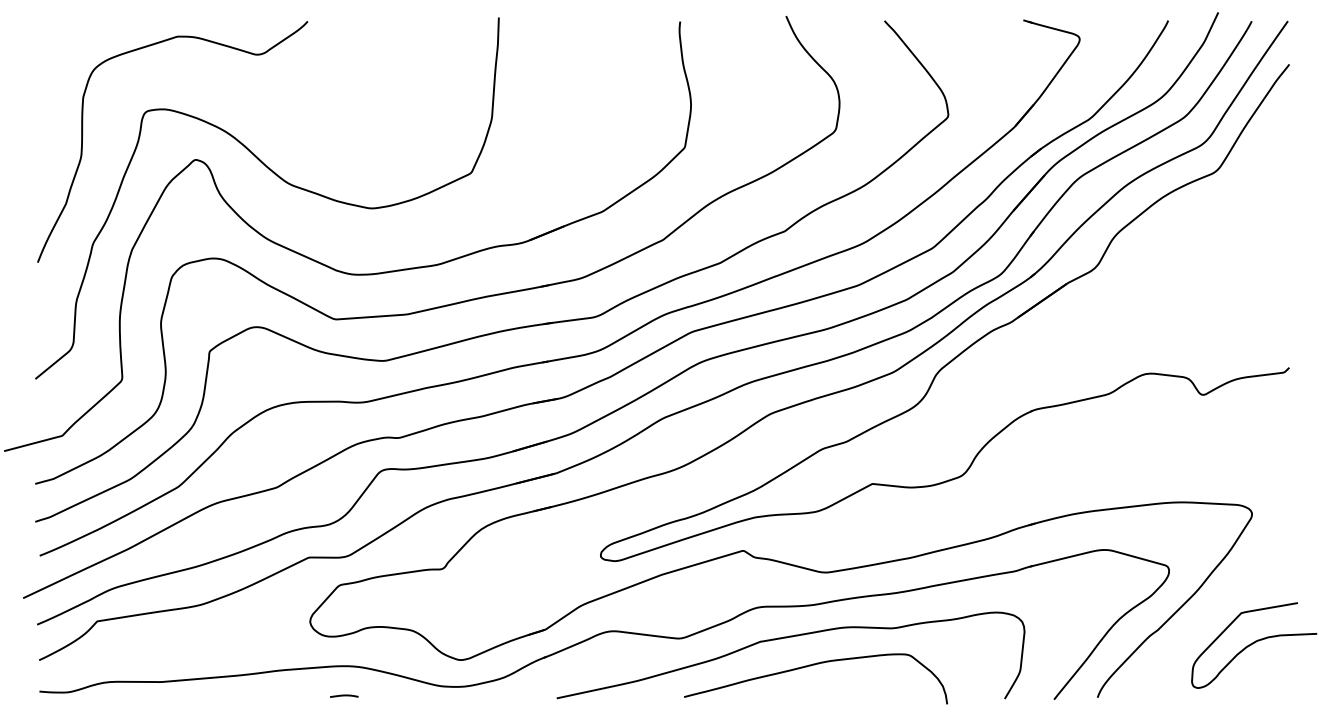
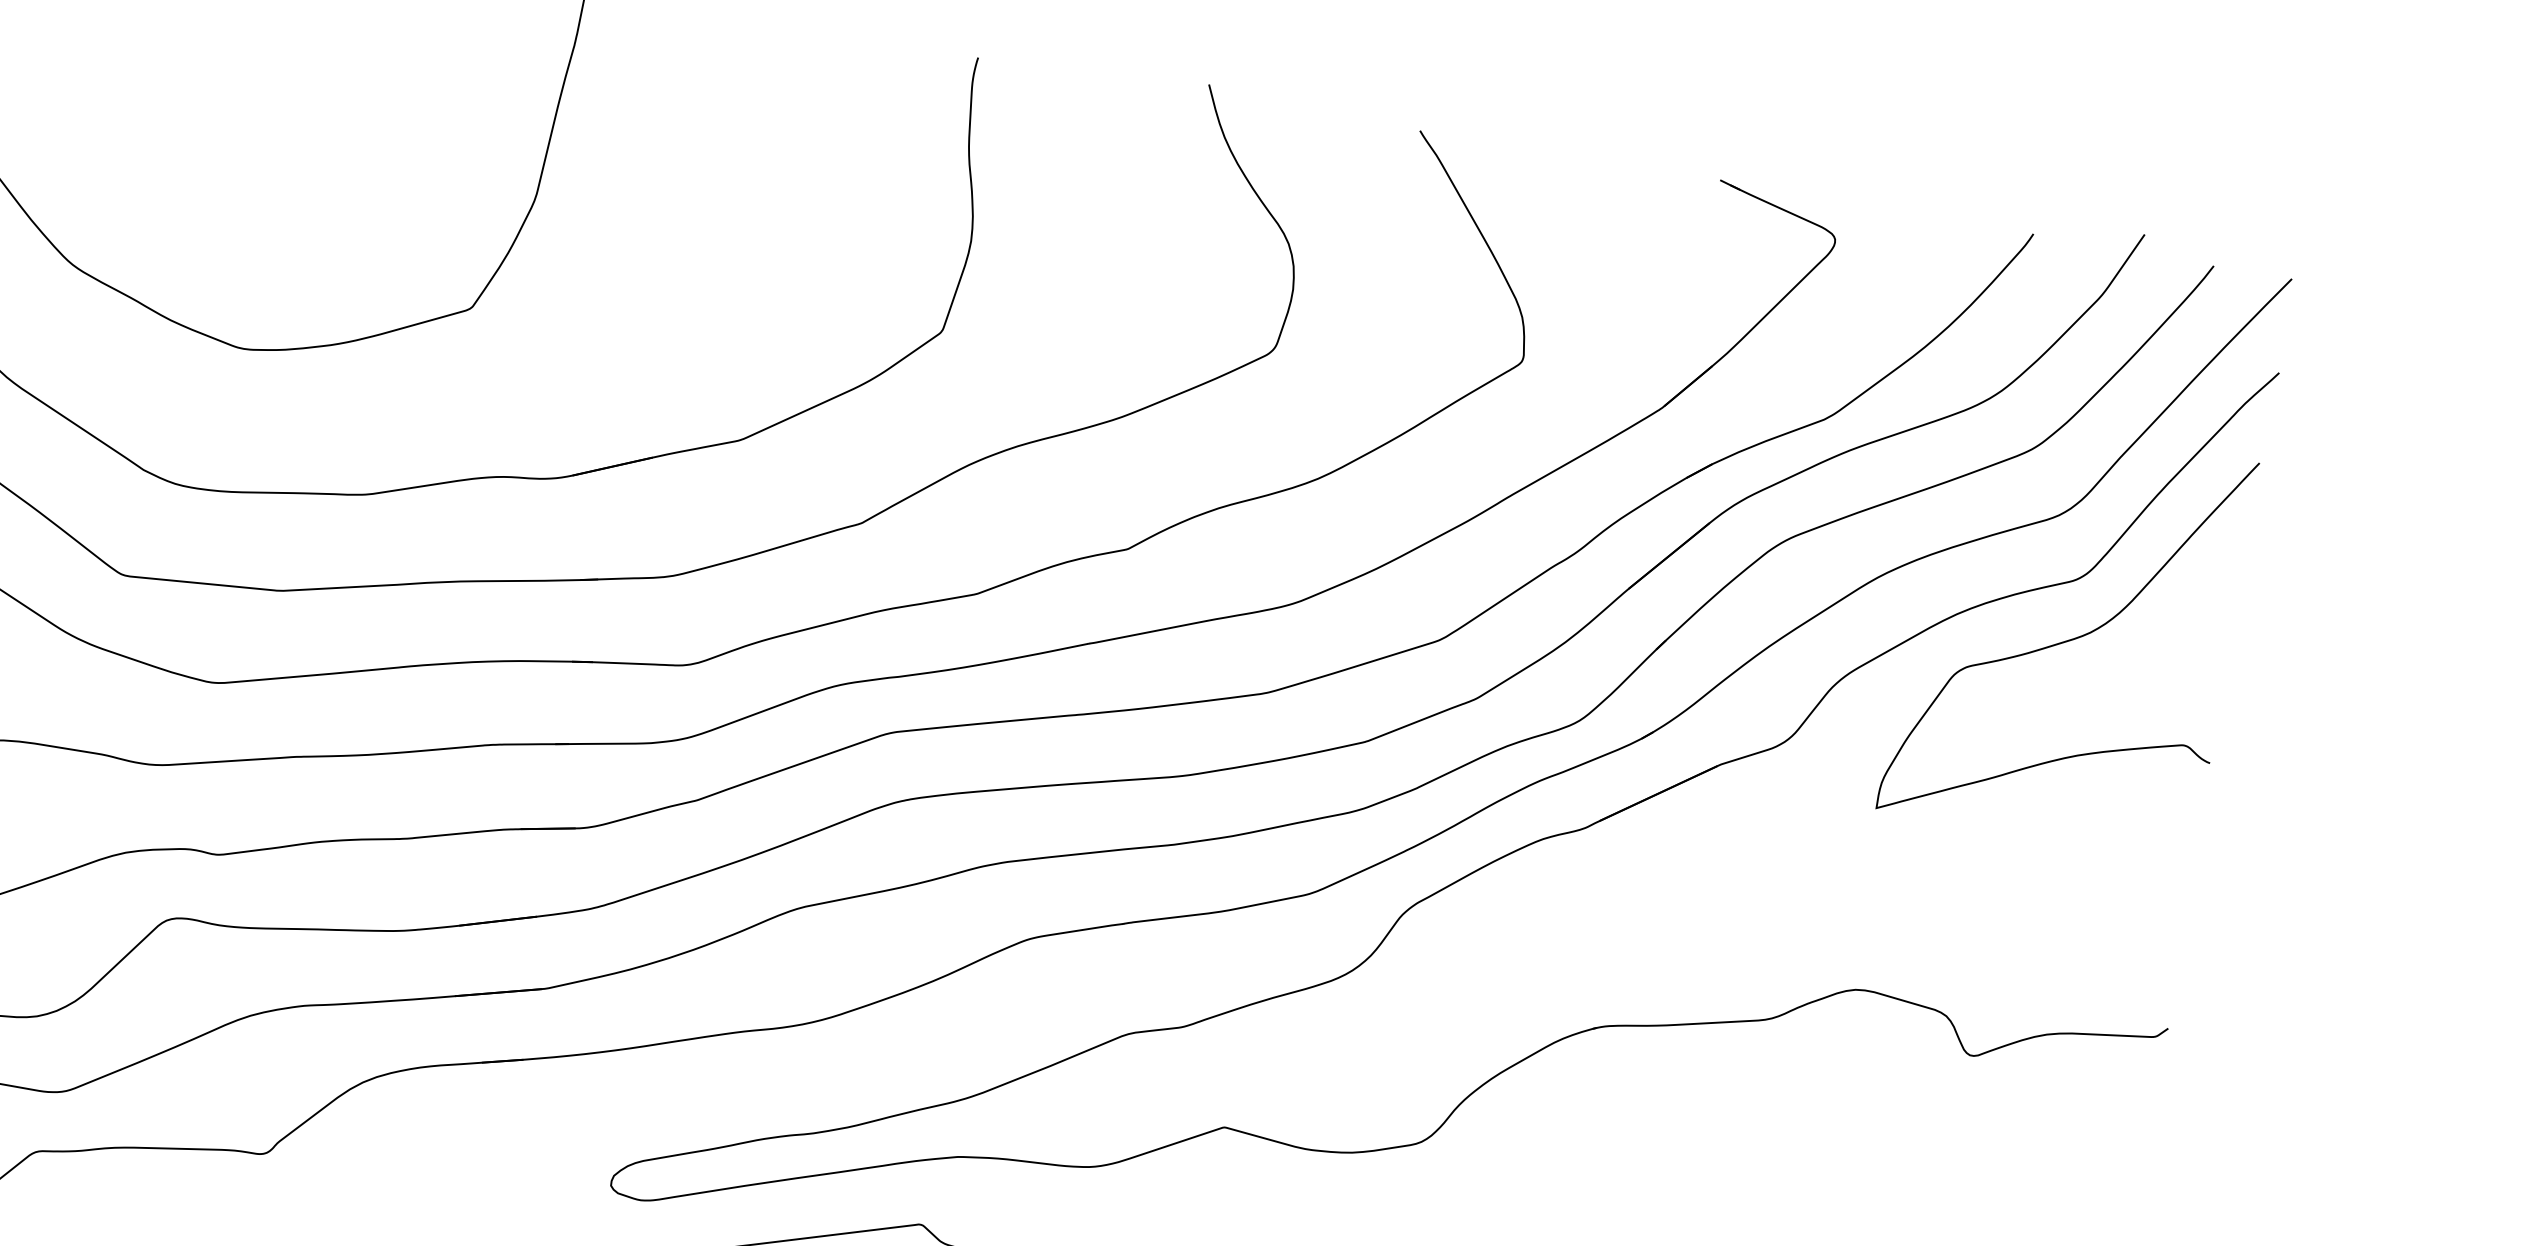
curve: (1213, 200) -> (2065, 639), added

